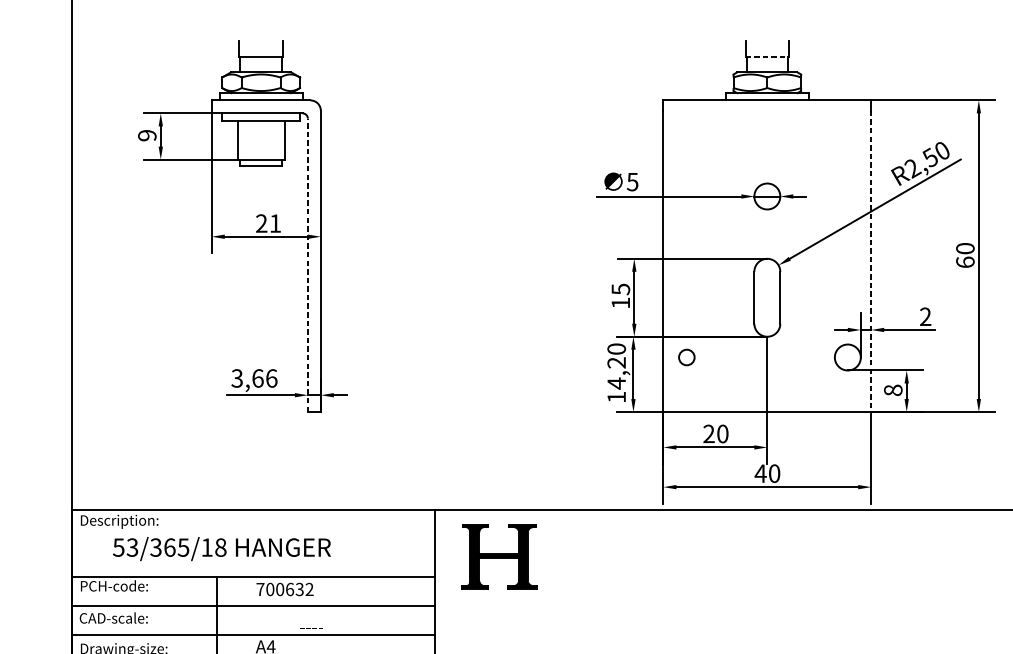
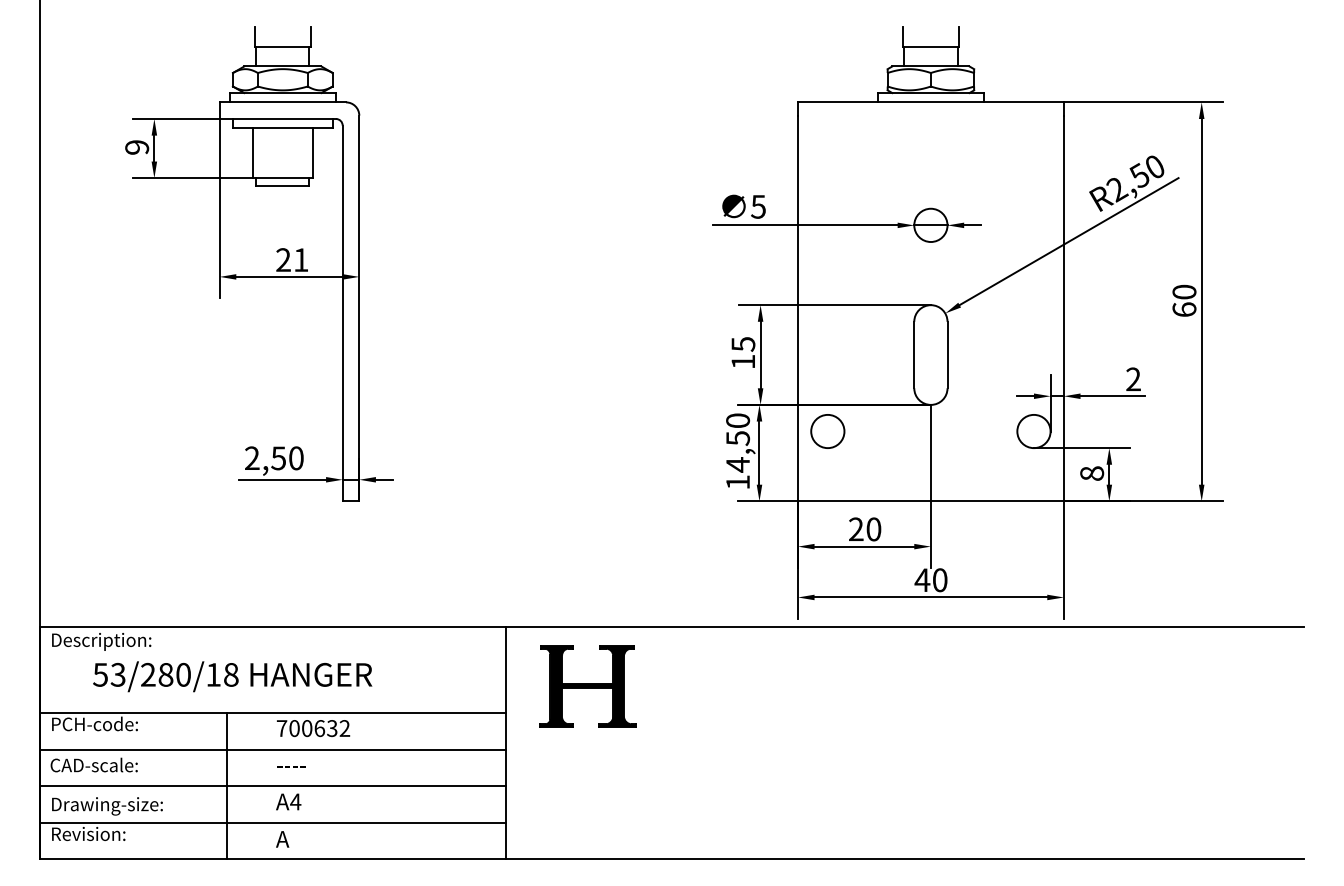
line: (767, 56) -> (930, 46), dashed -> solid
line: (870, 261) -> (1063, 308), dashed -> solid
line: (307, 265) -> (342, 313), dashed -> solid
circle: (686, 357) -> (827, 431), size x1.67
text: (617, 362) -> (738, 438), 14,20 -> 14,50
text: (253, 378) -> (273, 458), 3,66 -> 2,50
text: (169, 547) -> (165, 674), 53/365/18 -> 53/280/18
text: (311, 628) -> (291, 766), moved

